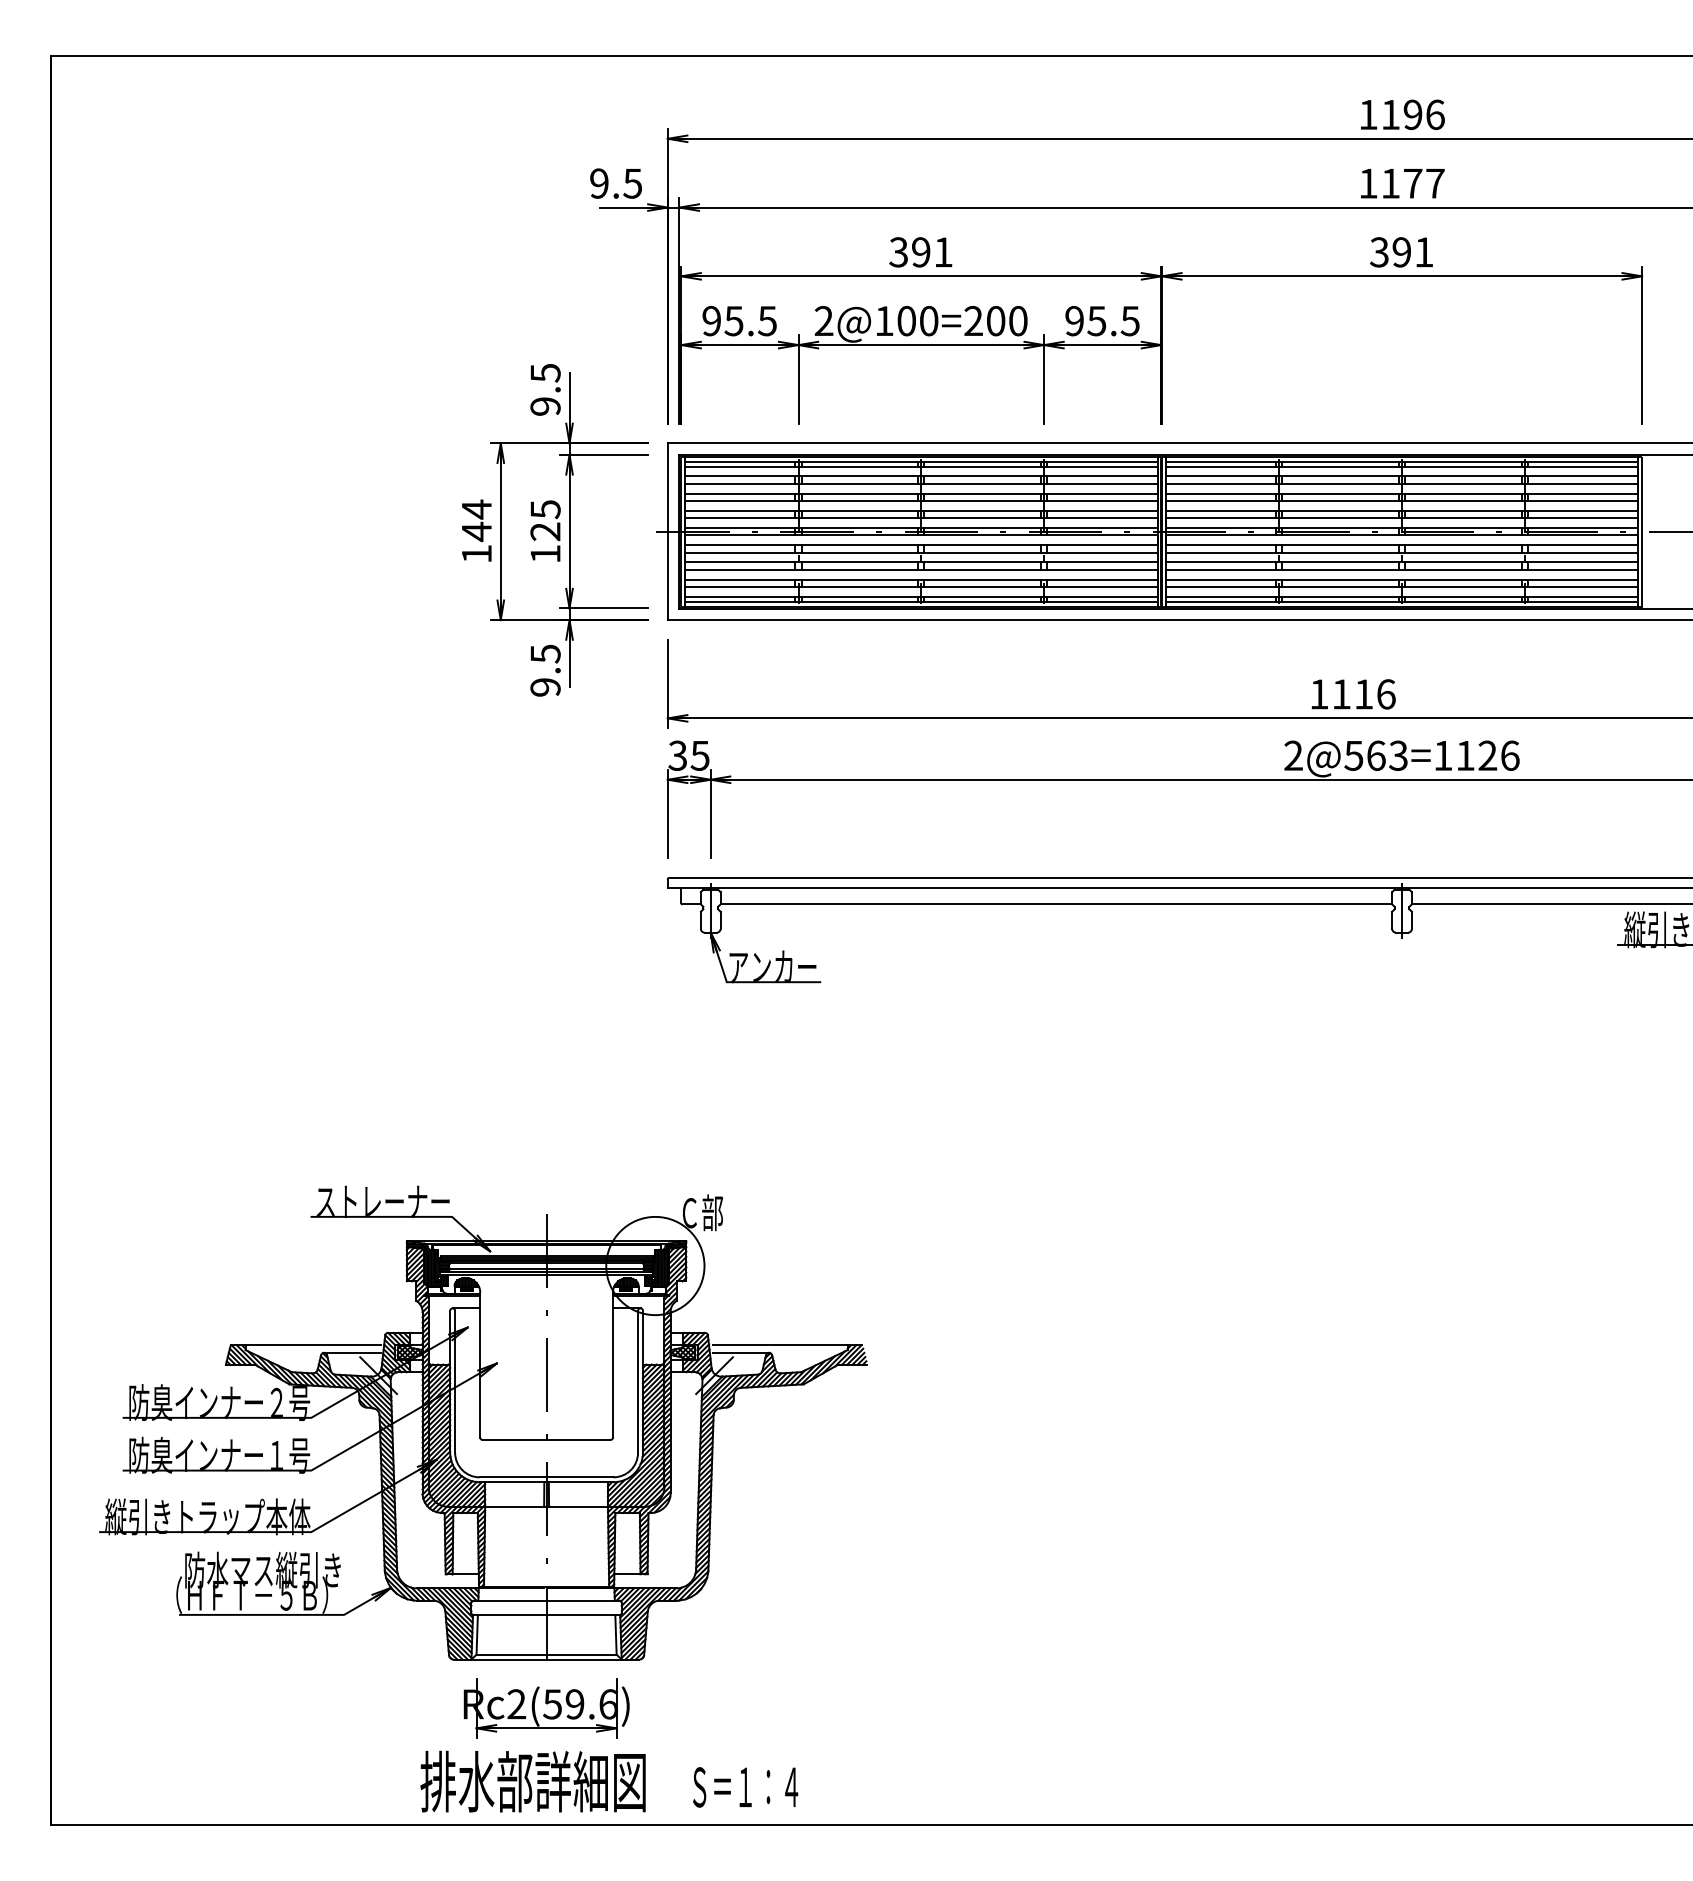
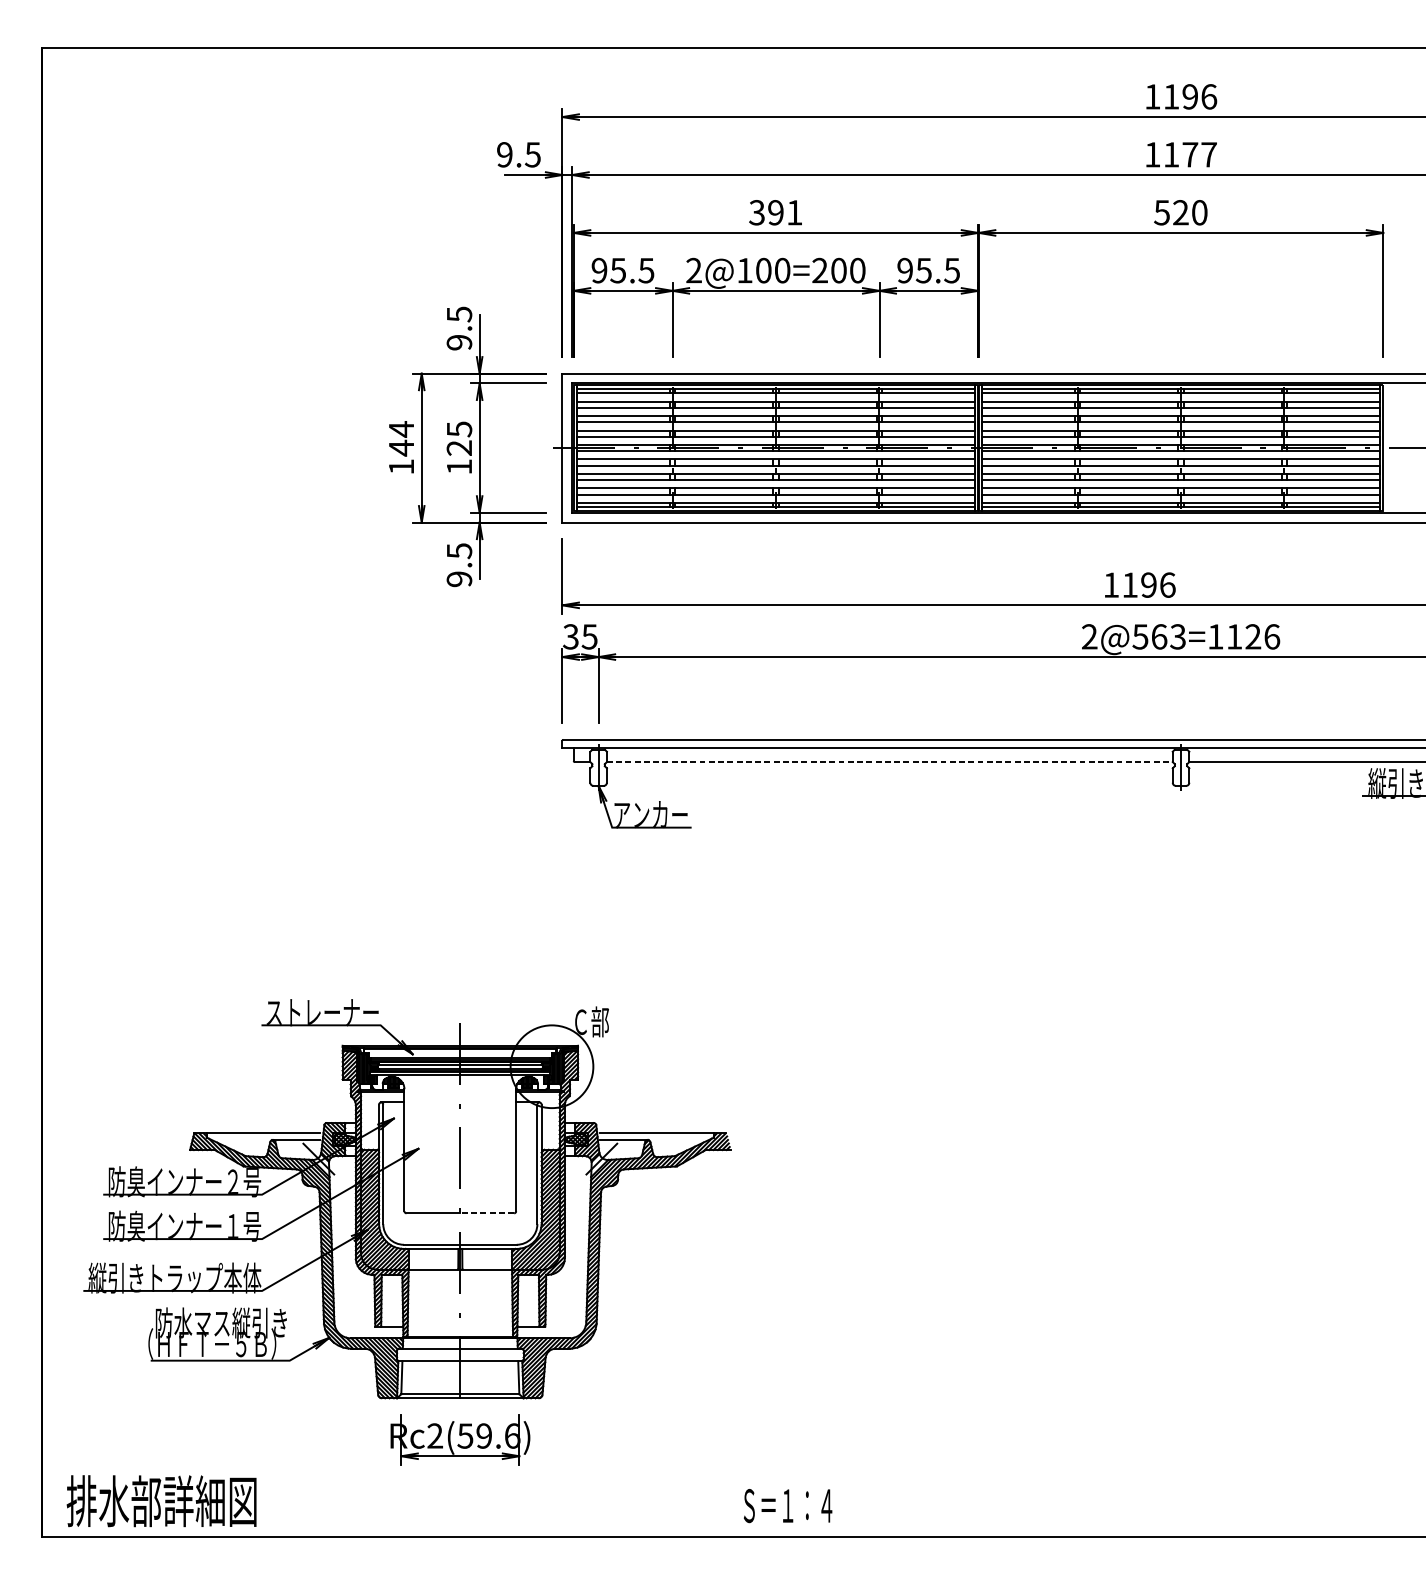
text: (1401, 252) -> (1180, 212), 391 -> 520
text: (1363, 694) -> (1148, 585), 1116 -> 1196
line: (1056, 904) -> (889, 762), solid -> dashed
line: (578, 1439) -> (487, 1212), solid -> dashed
text: (532, 1781) -> (161, 1501), moved
text: (745, 1787) -> (787, 1506), moved

